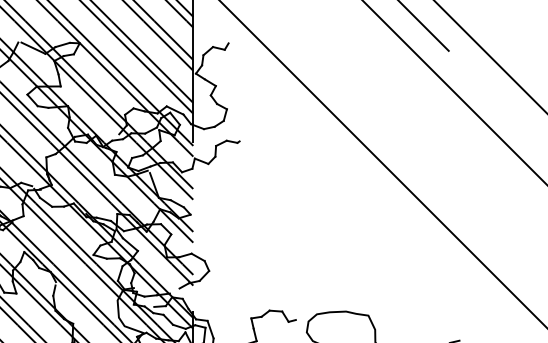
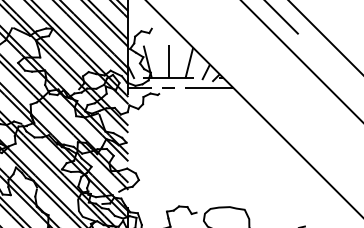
hatch: (271, 100) -> (180, 66), added

